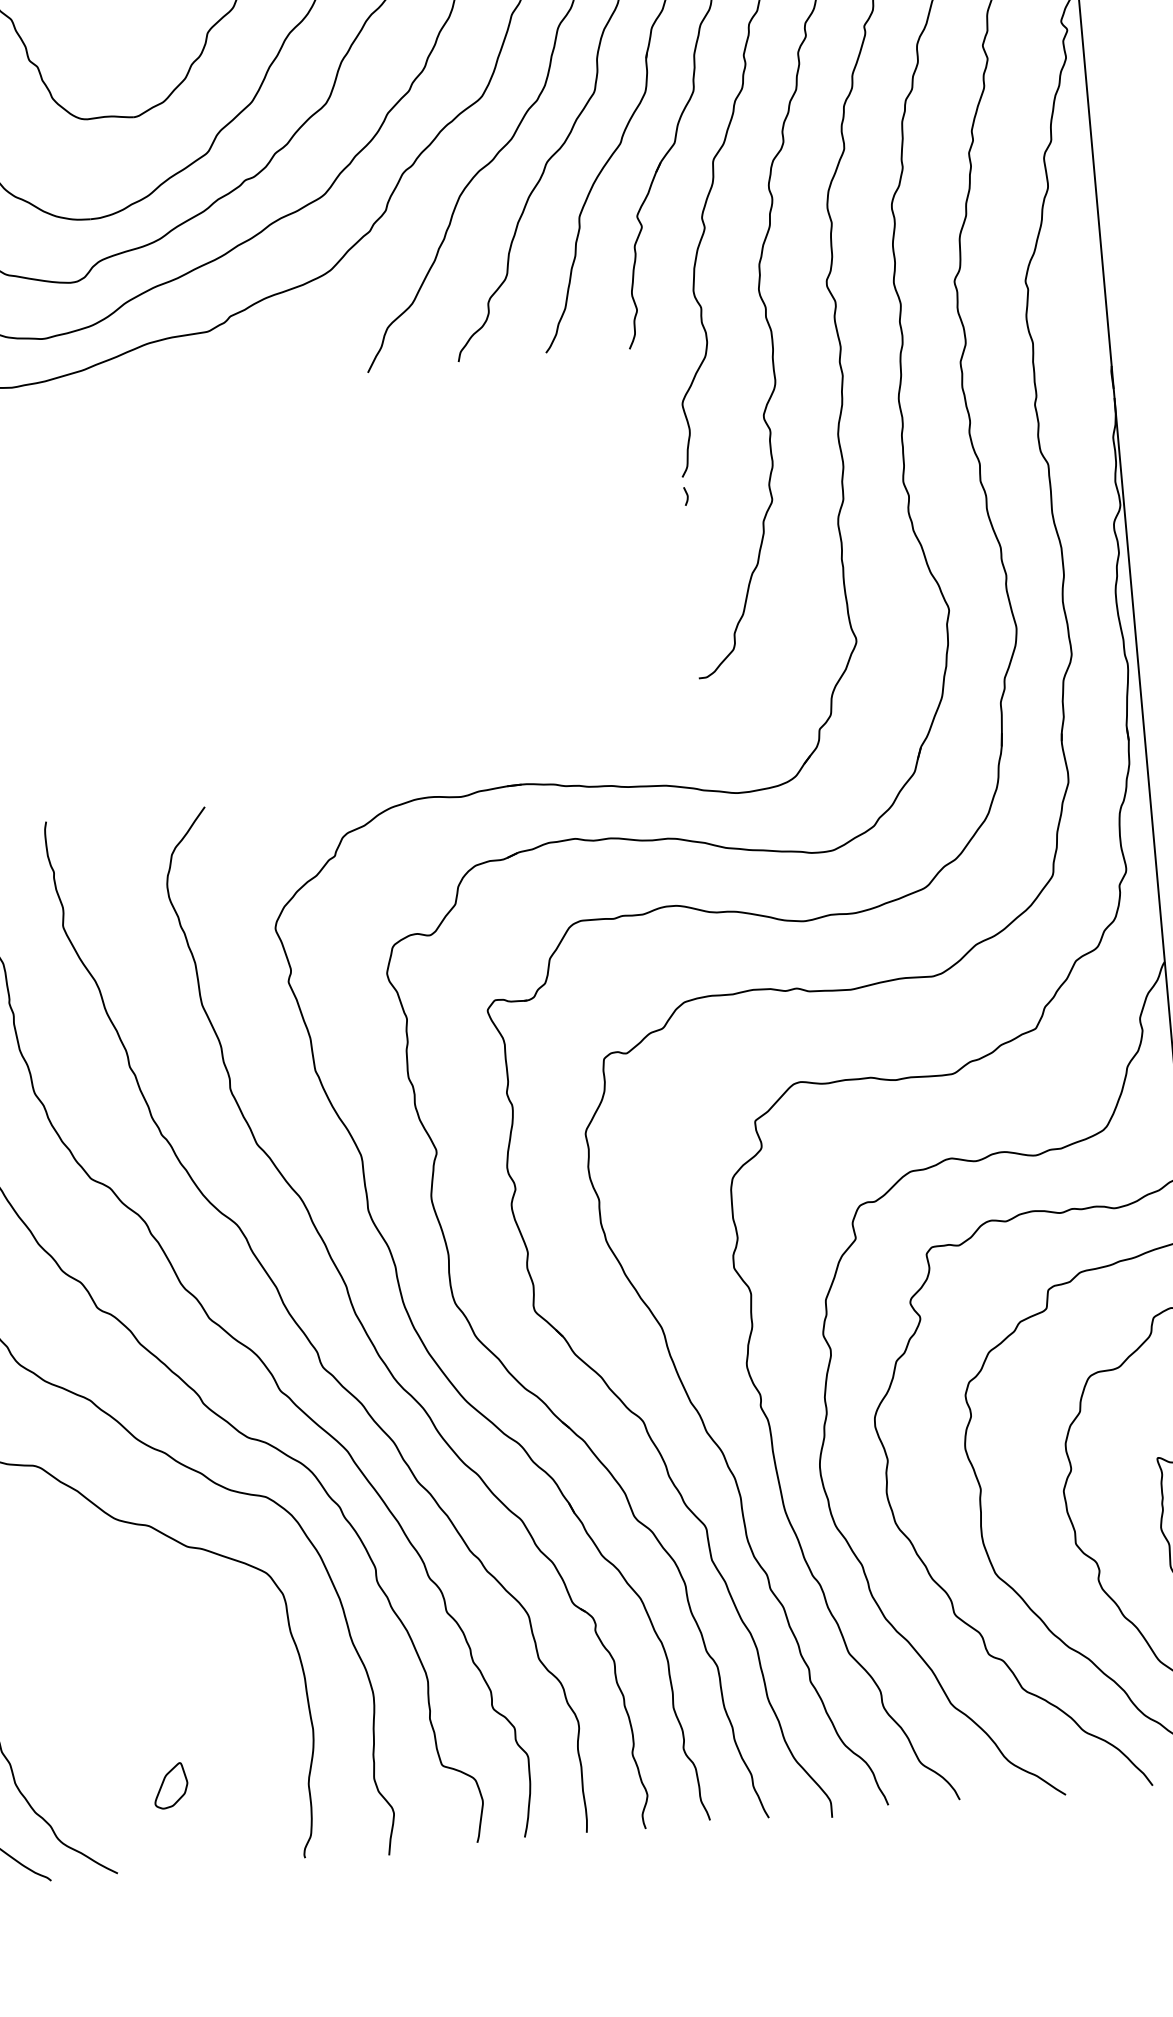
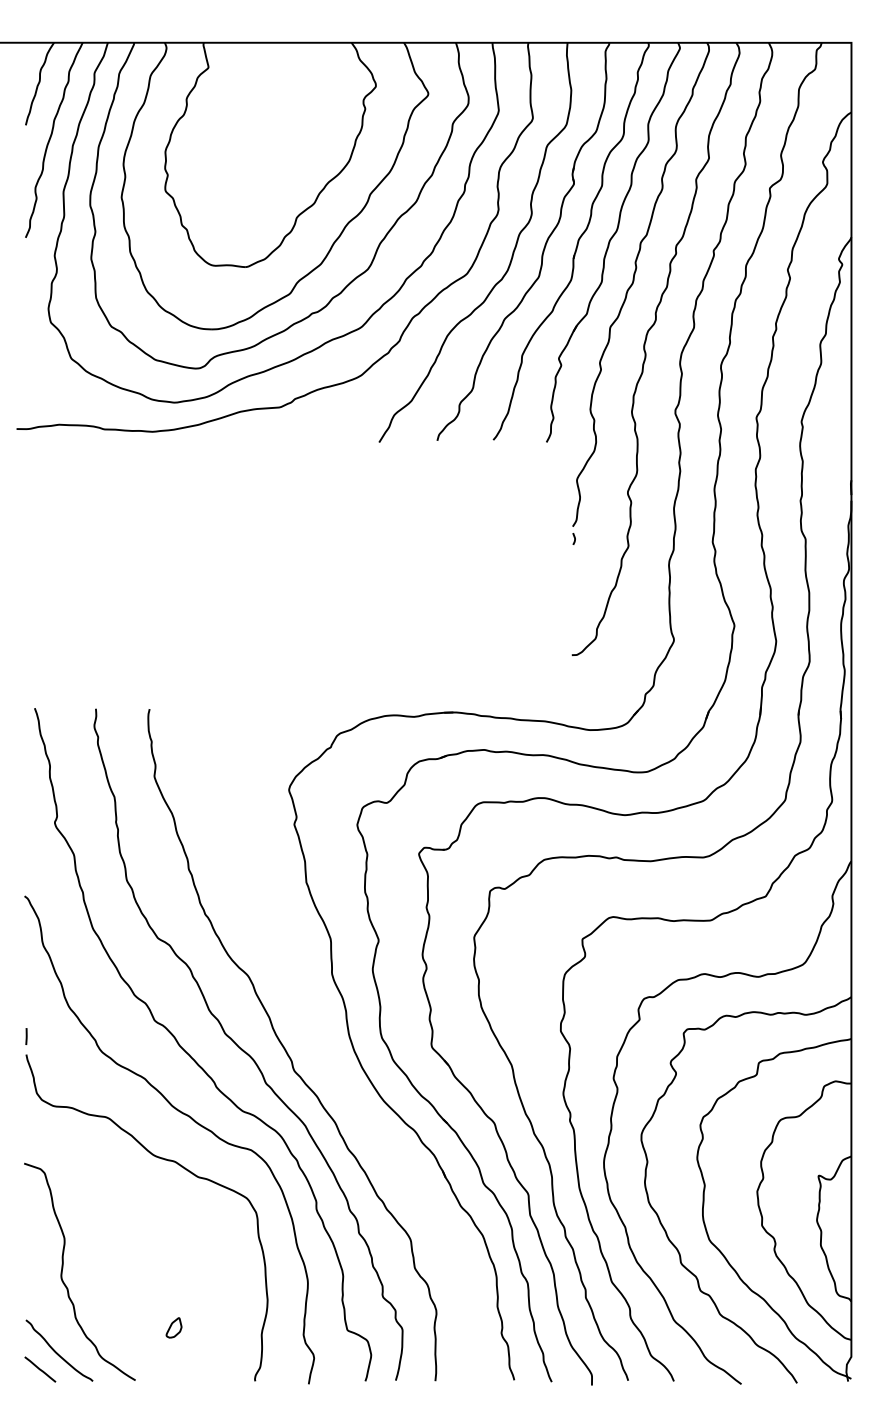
part: (372, 1340) -> (327, 1056), removed
part: (169, 1785) -> (173, 1327), size x0.7

